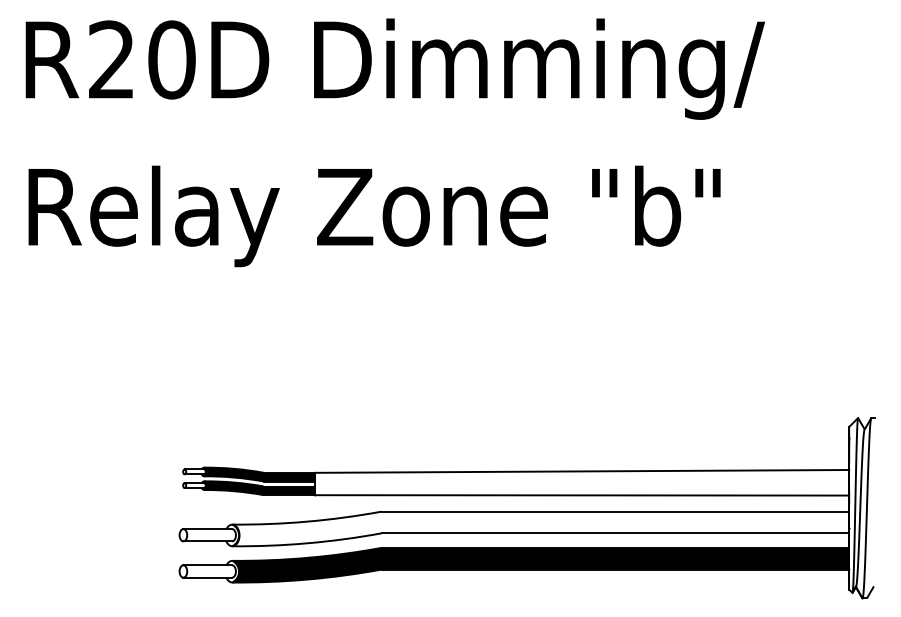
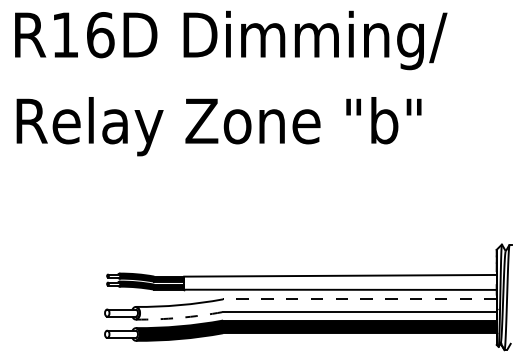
text: (142, 60) -> (83, 35), R20D -> R16D
line: (614, 511) -> (359, 299), solid -> dashed
arc: (306, 542) -> (179, 317), solid -> dashed

